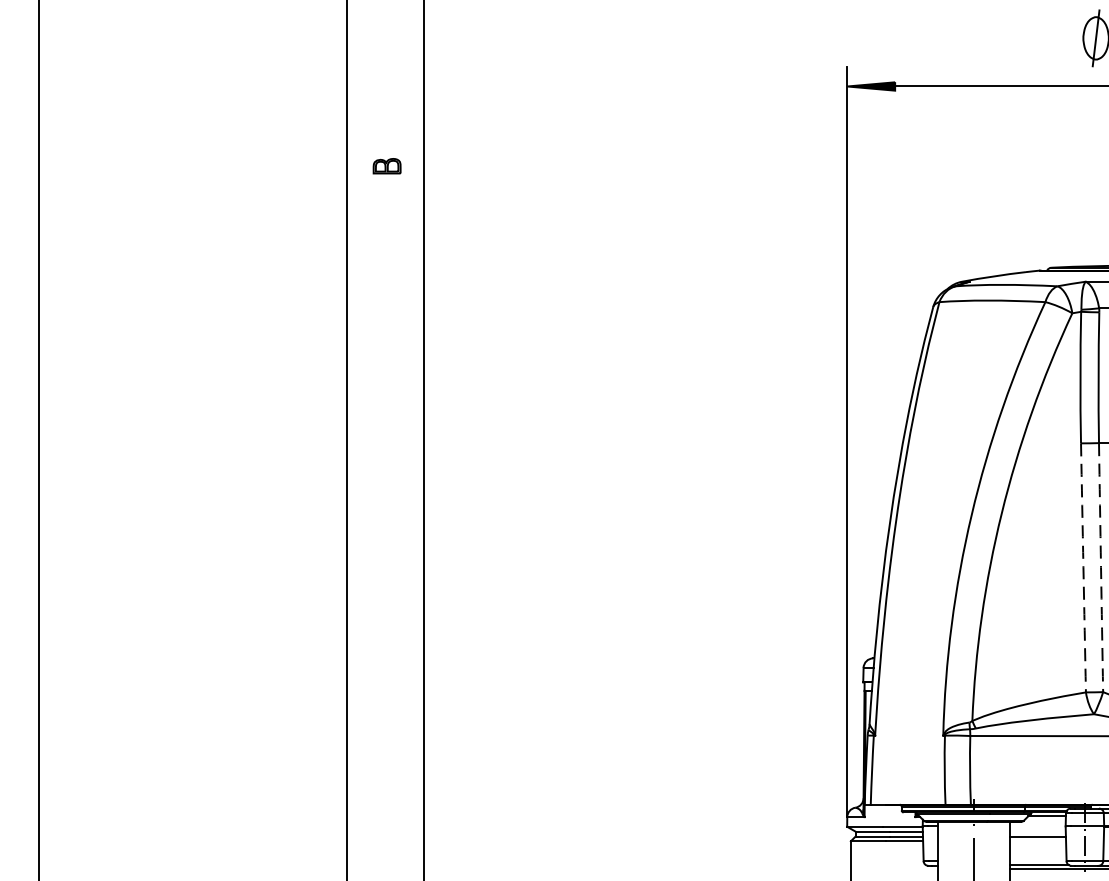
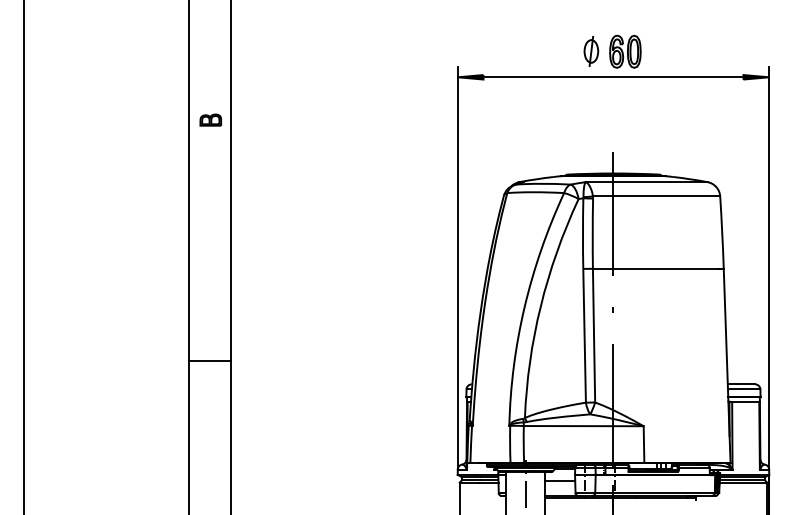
part: (386, 165) -> (210, 119), size x1.43
arc: (1083, 567) -> (584, 335), dashed -> solid
arc: (1101, 567) -> (594, 335), dashed -> solid
line: (384, 613) -> (209, 360), added

